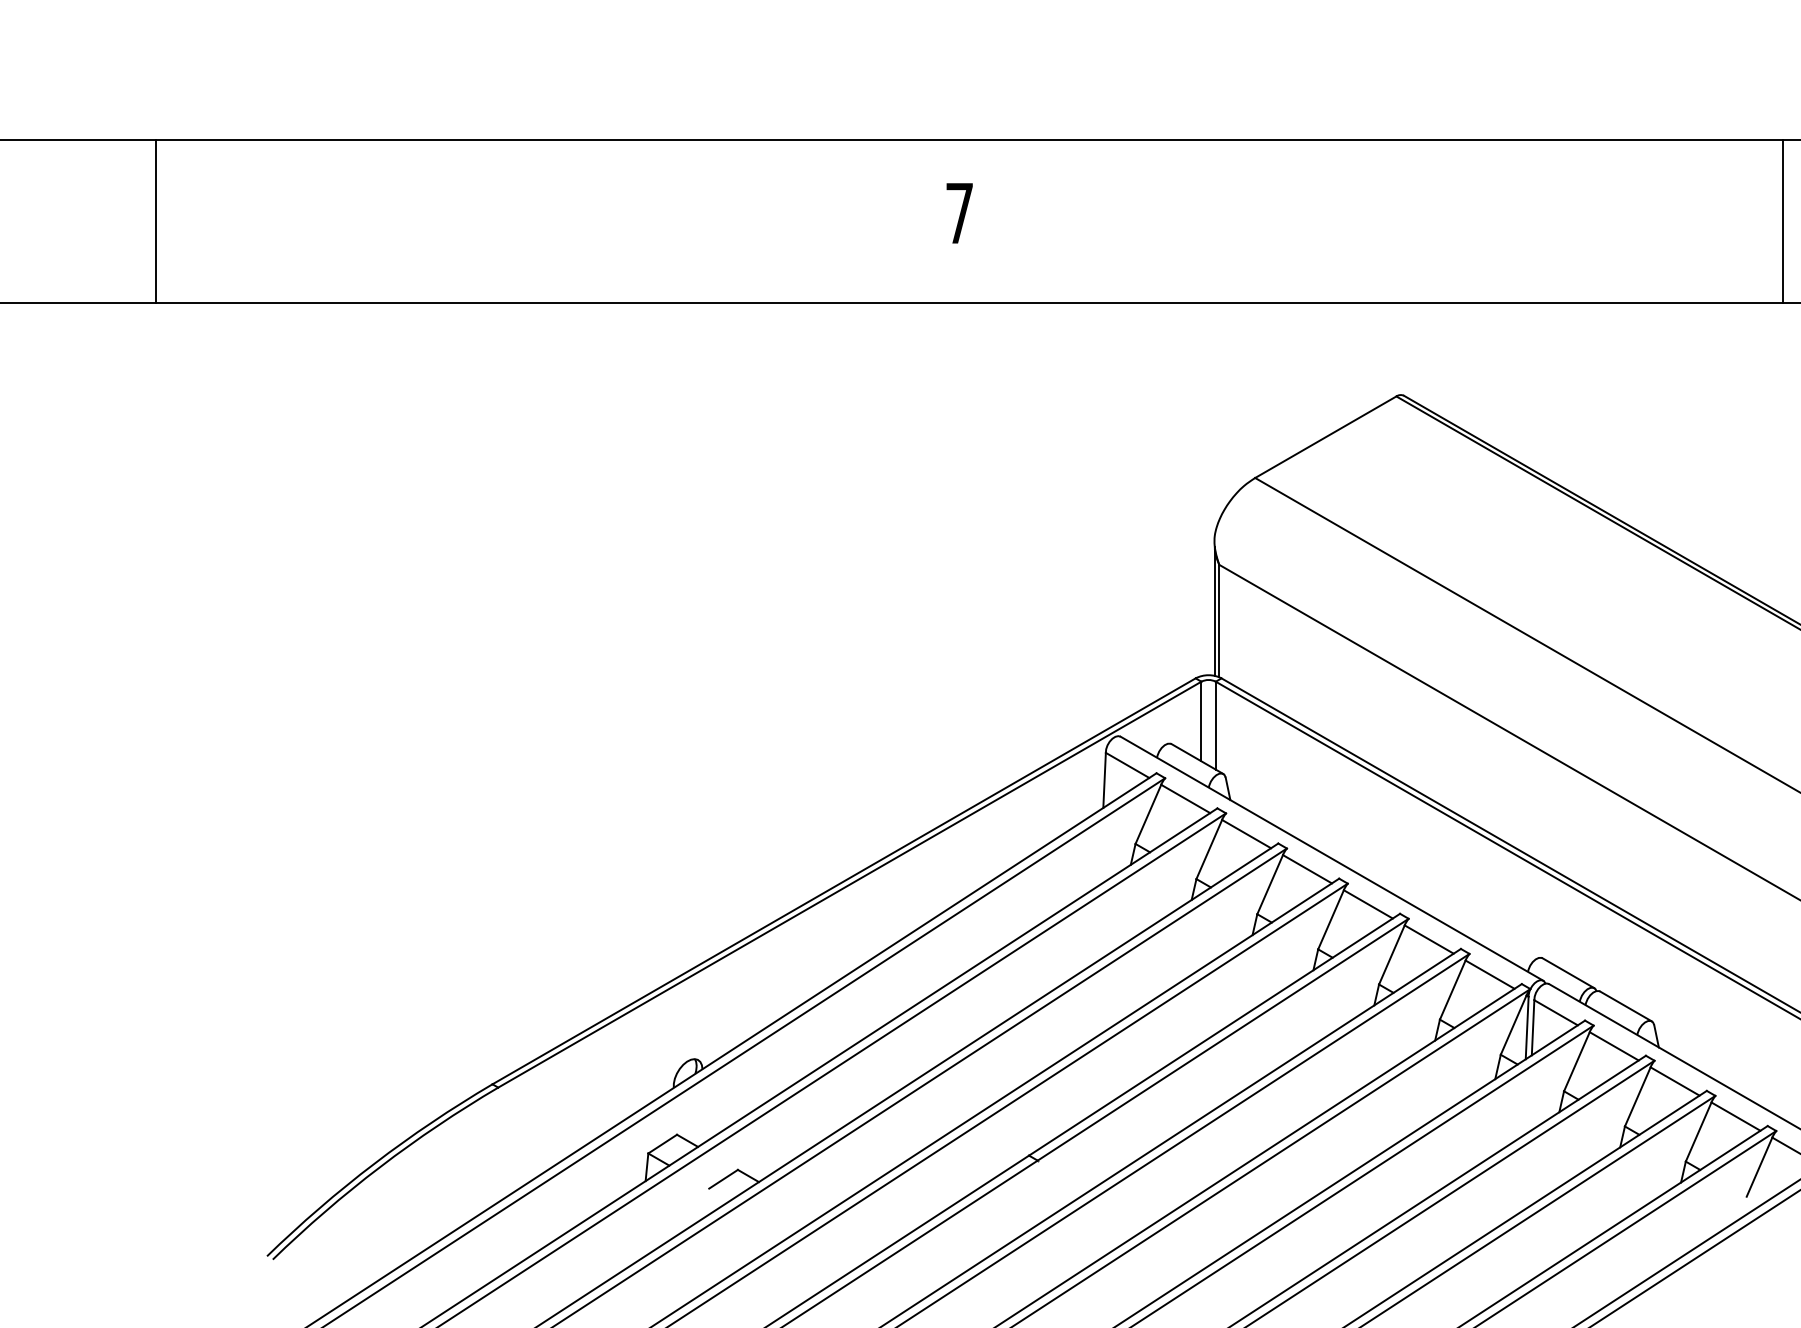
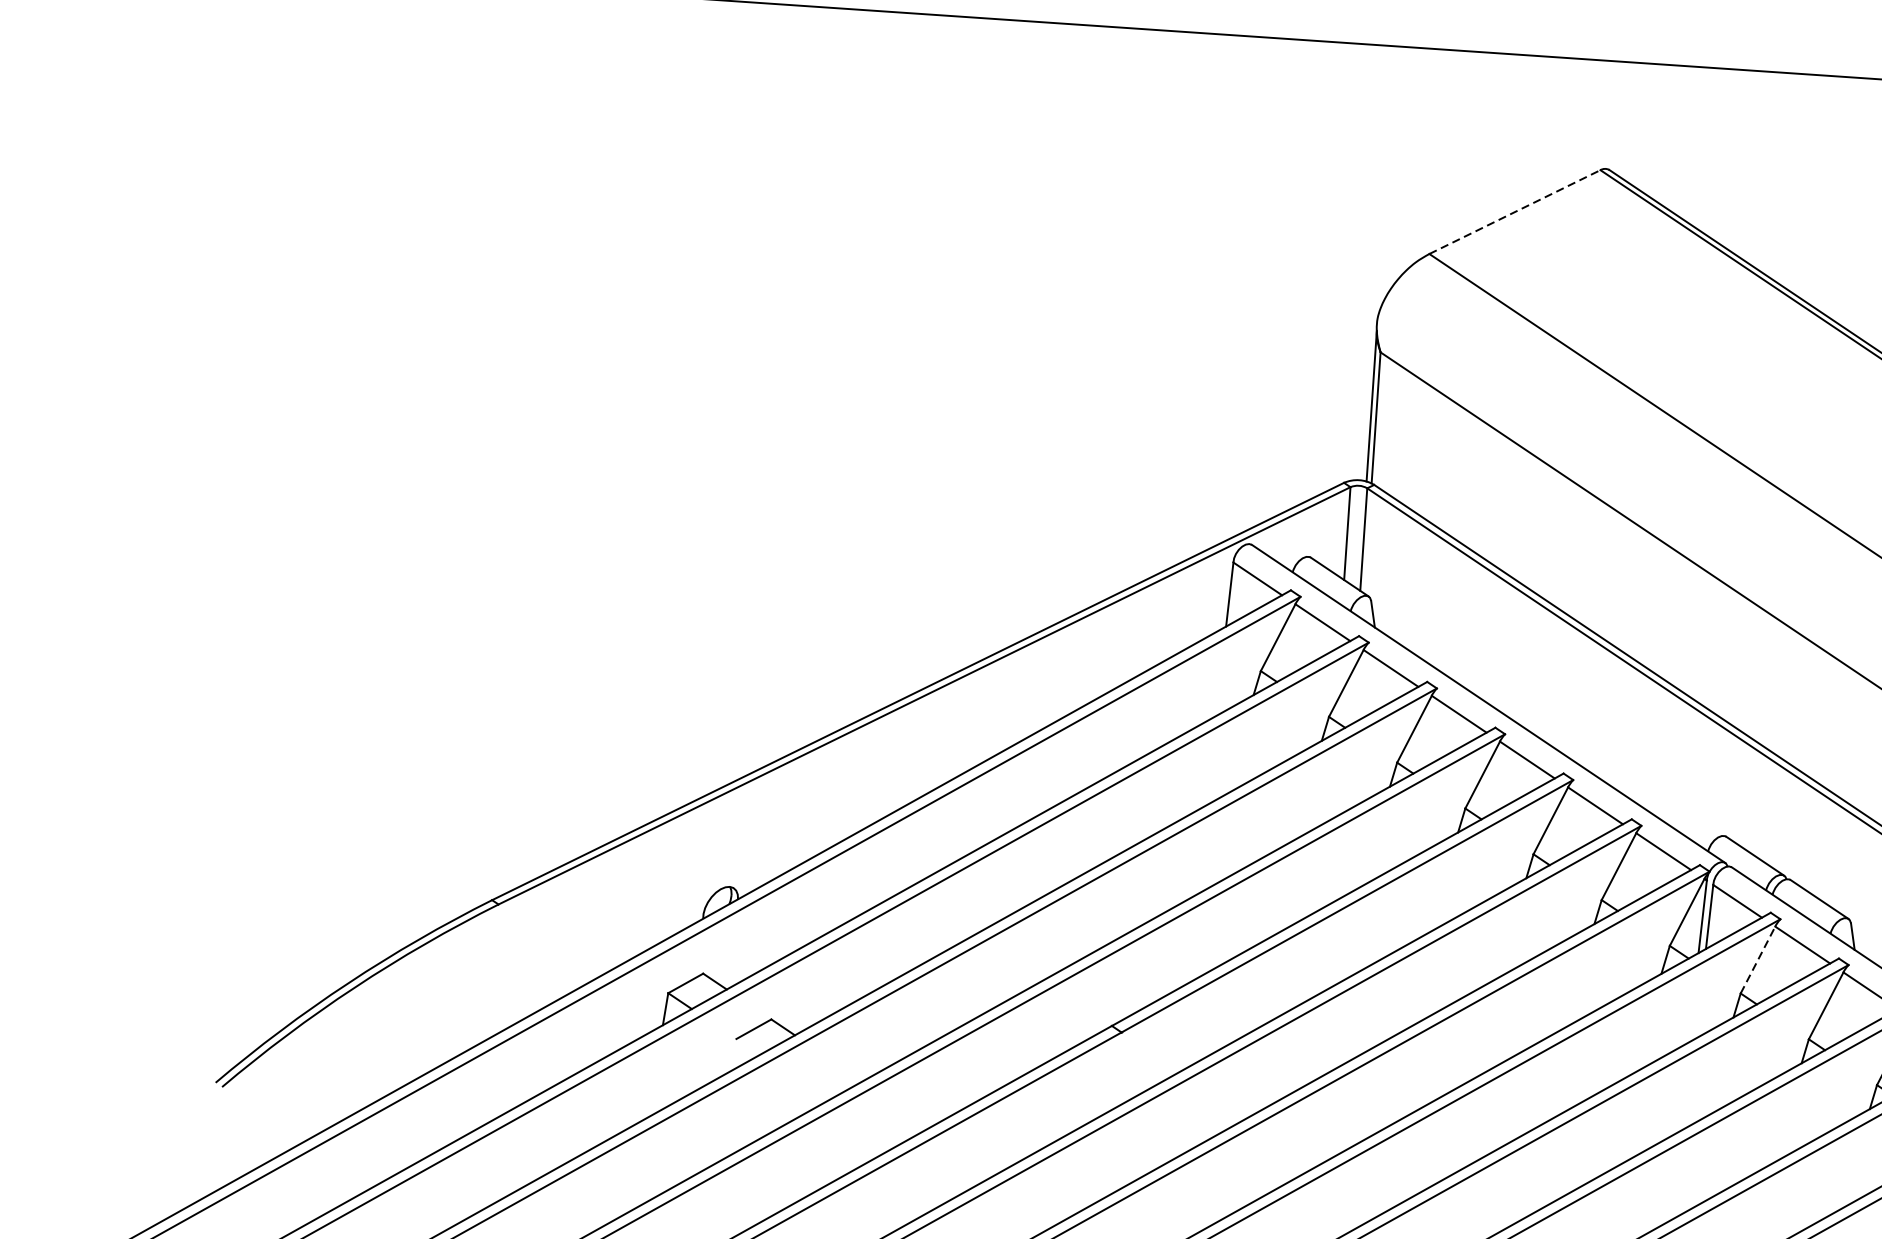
line: (1325, 437) -> (1514, 212), solid -> dashed
line: (1577, 1061) -> (1758, 959), solid -> dashed

